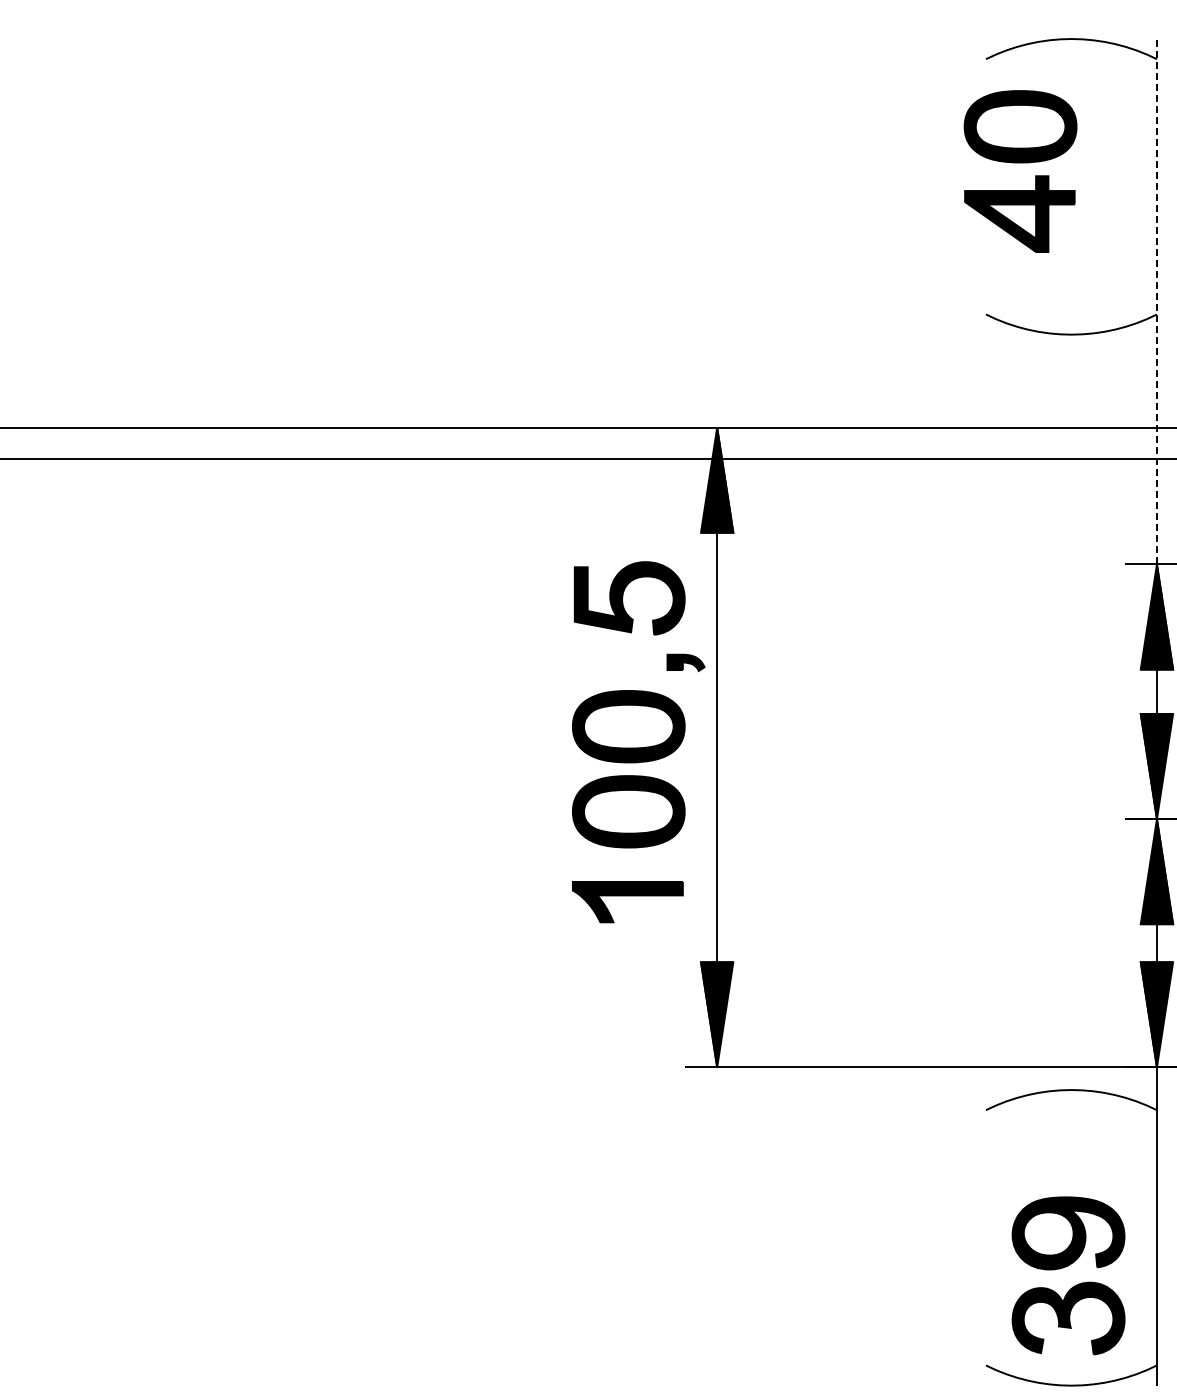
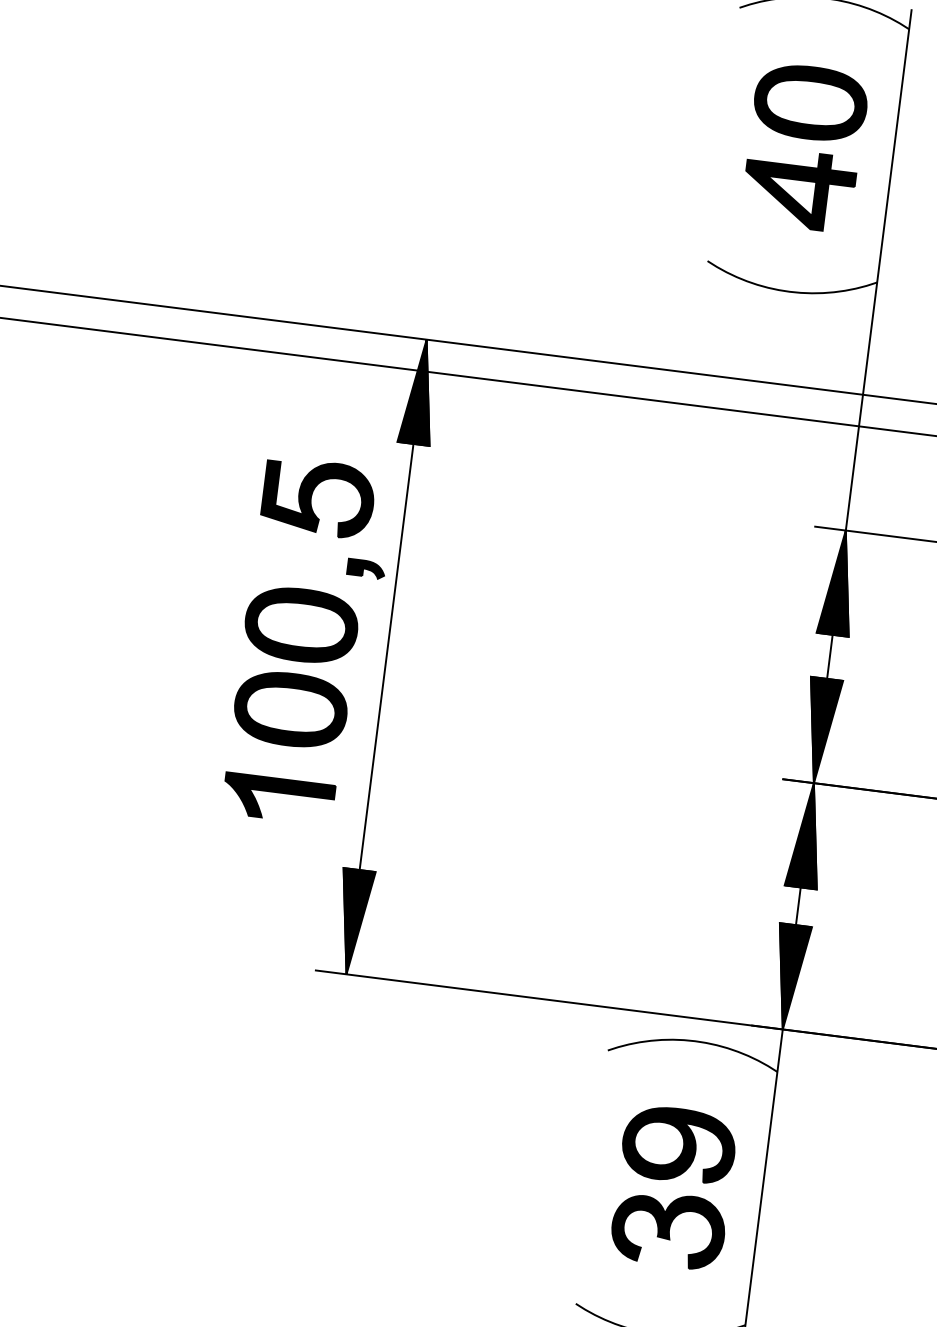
part: (1020, 163) -> (806, 139), moved
line: (1156, 301) -> (878, 269), dashed -> solid
part: (1066, 1267) -> (672, 1178), moved

